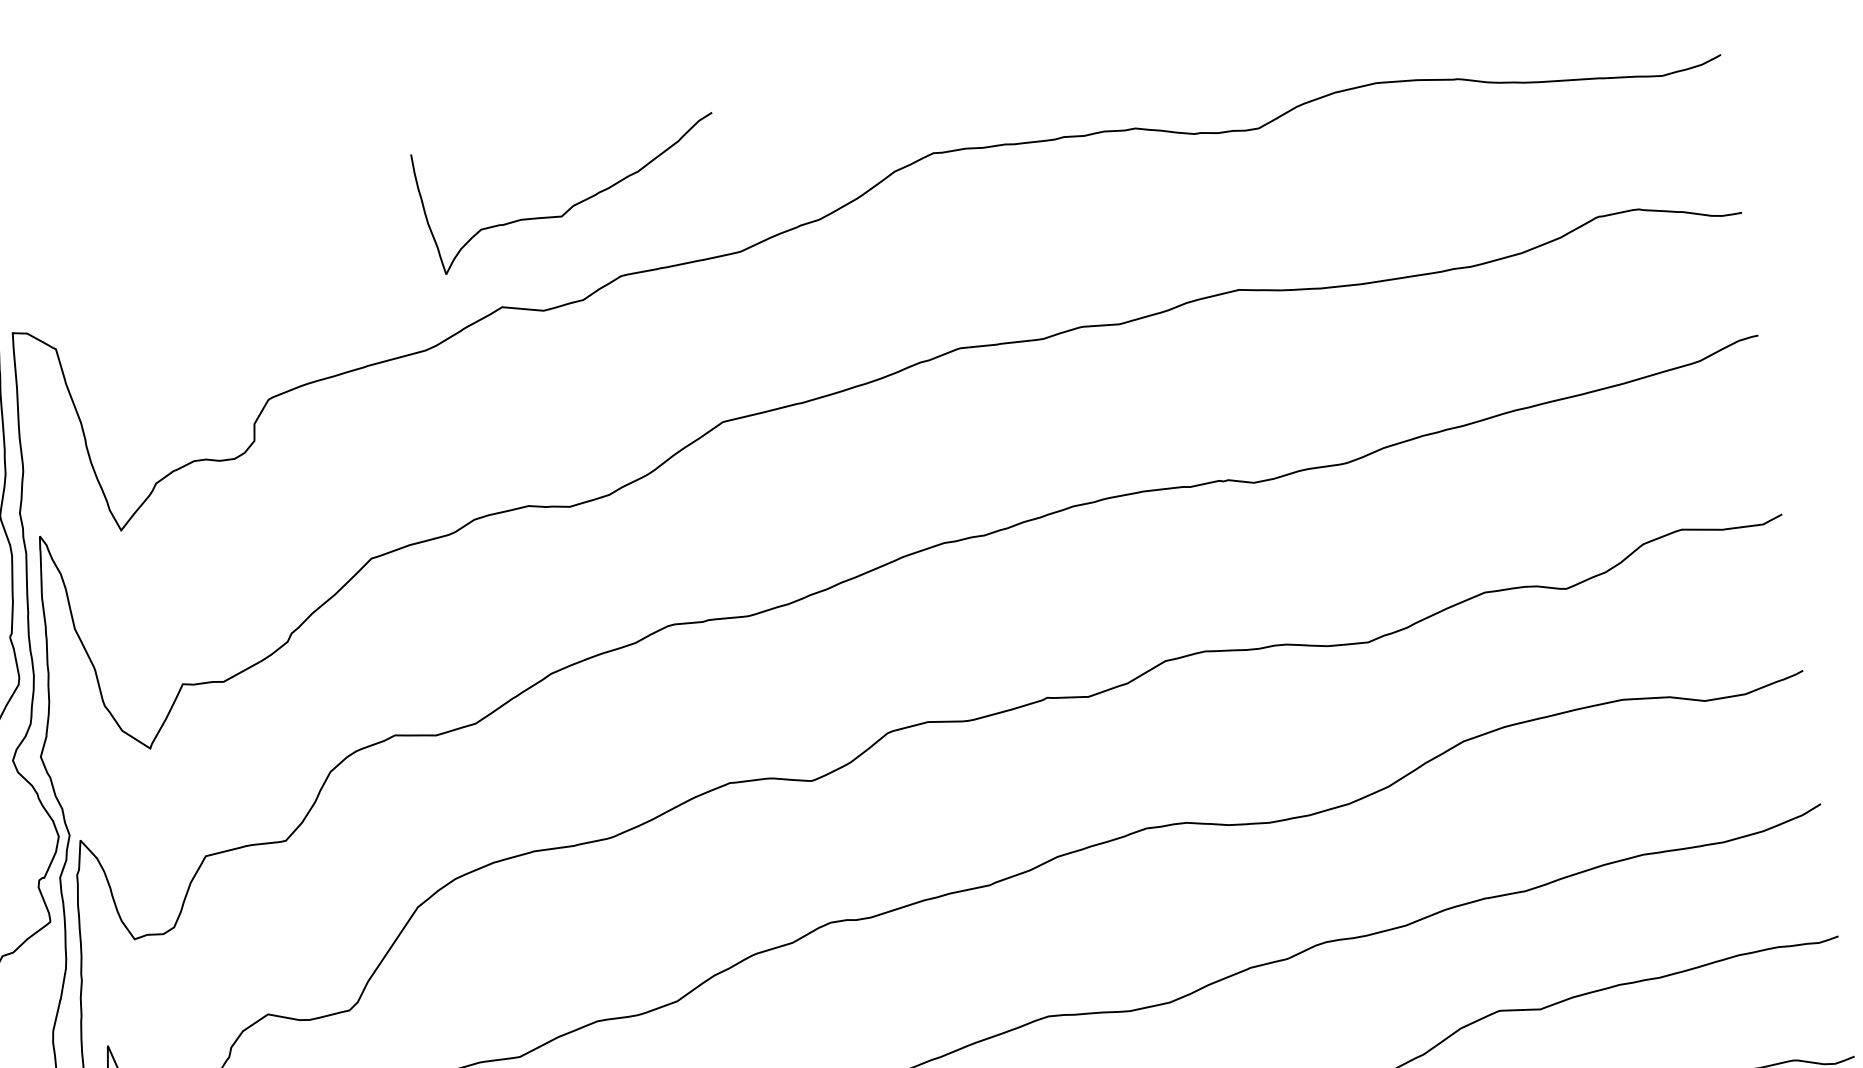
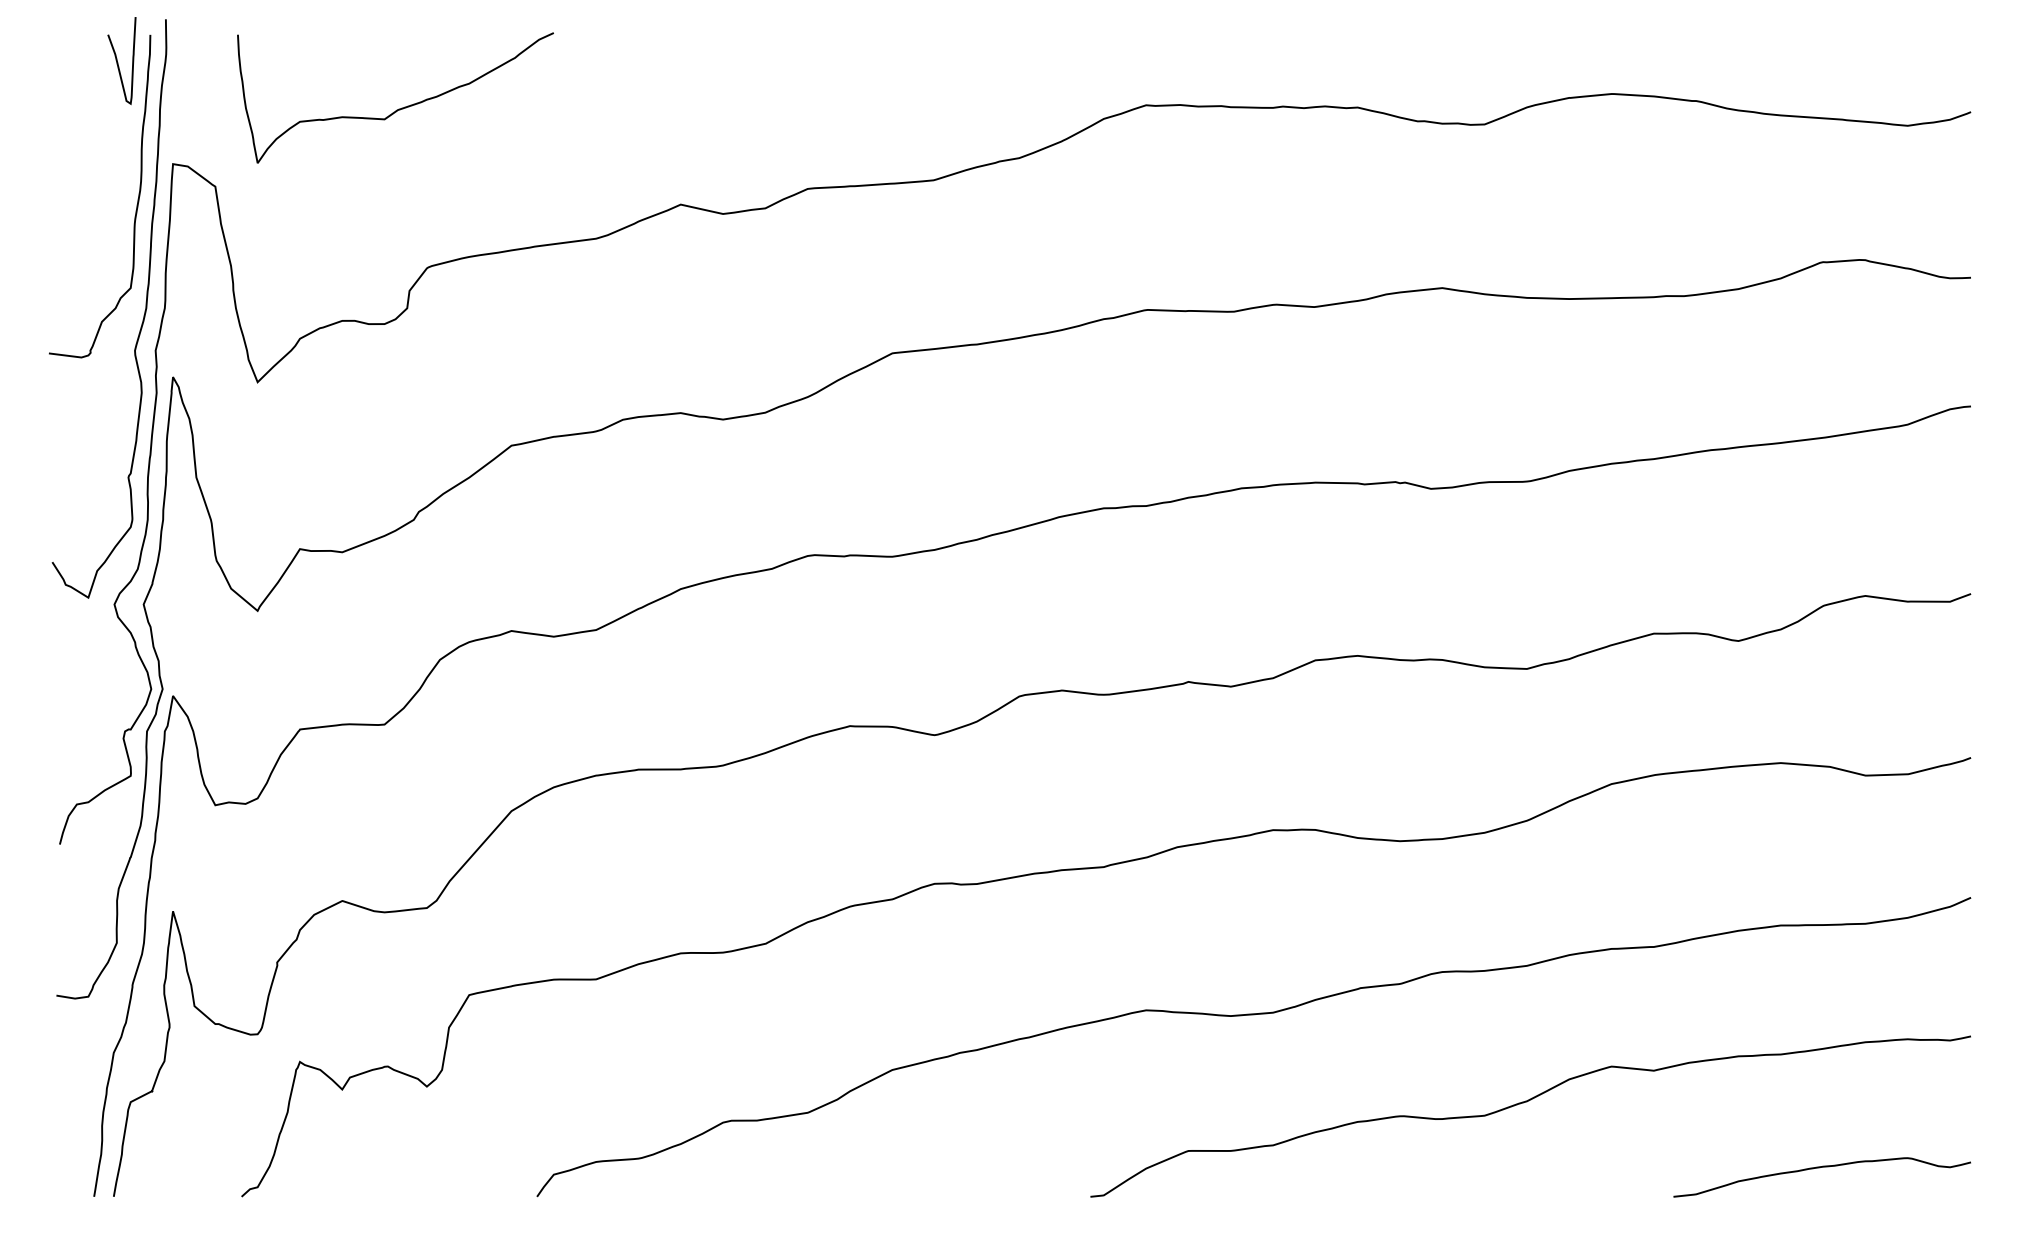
curve: (573, 204) -> (398, 108), moved

